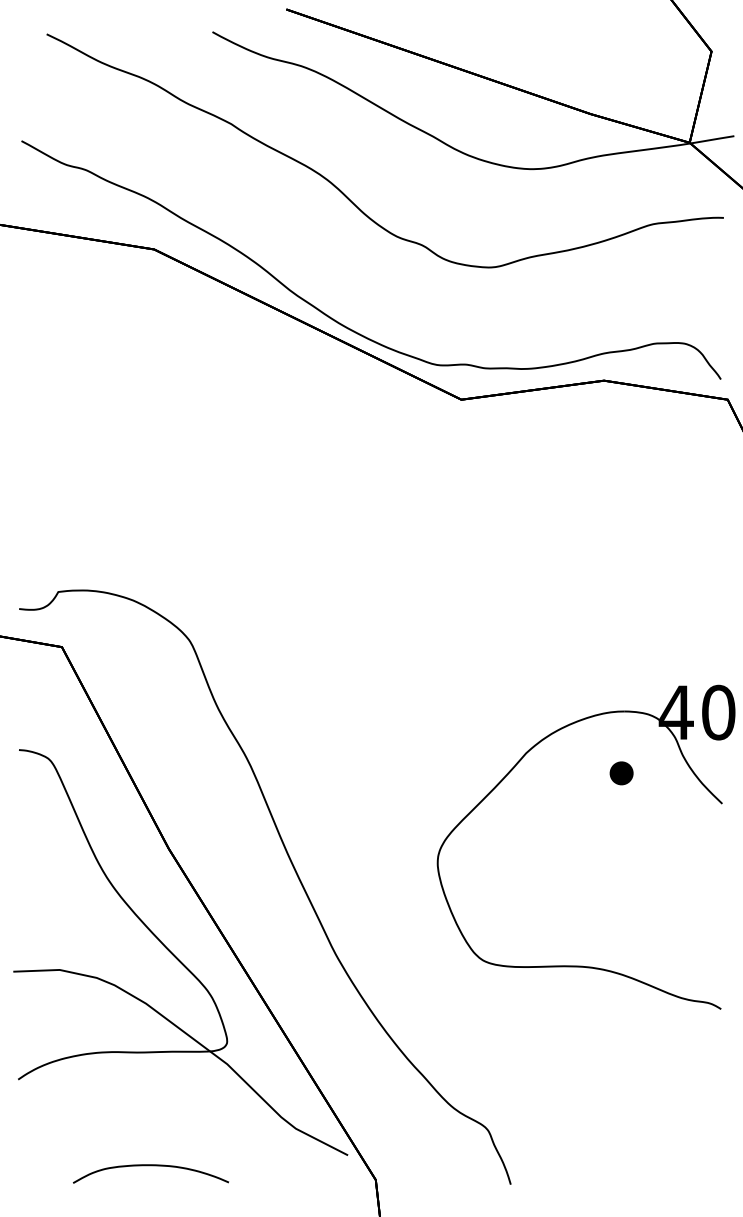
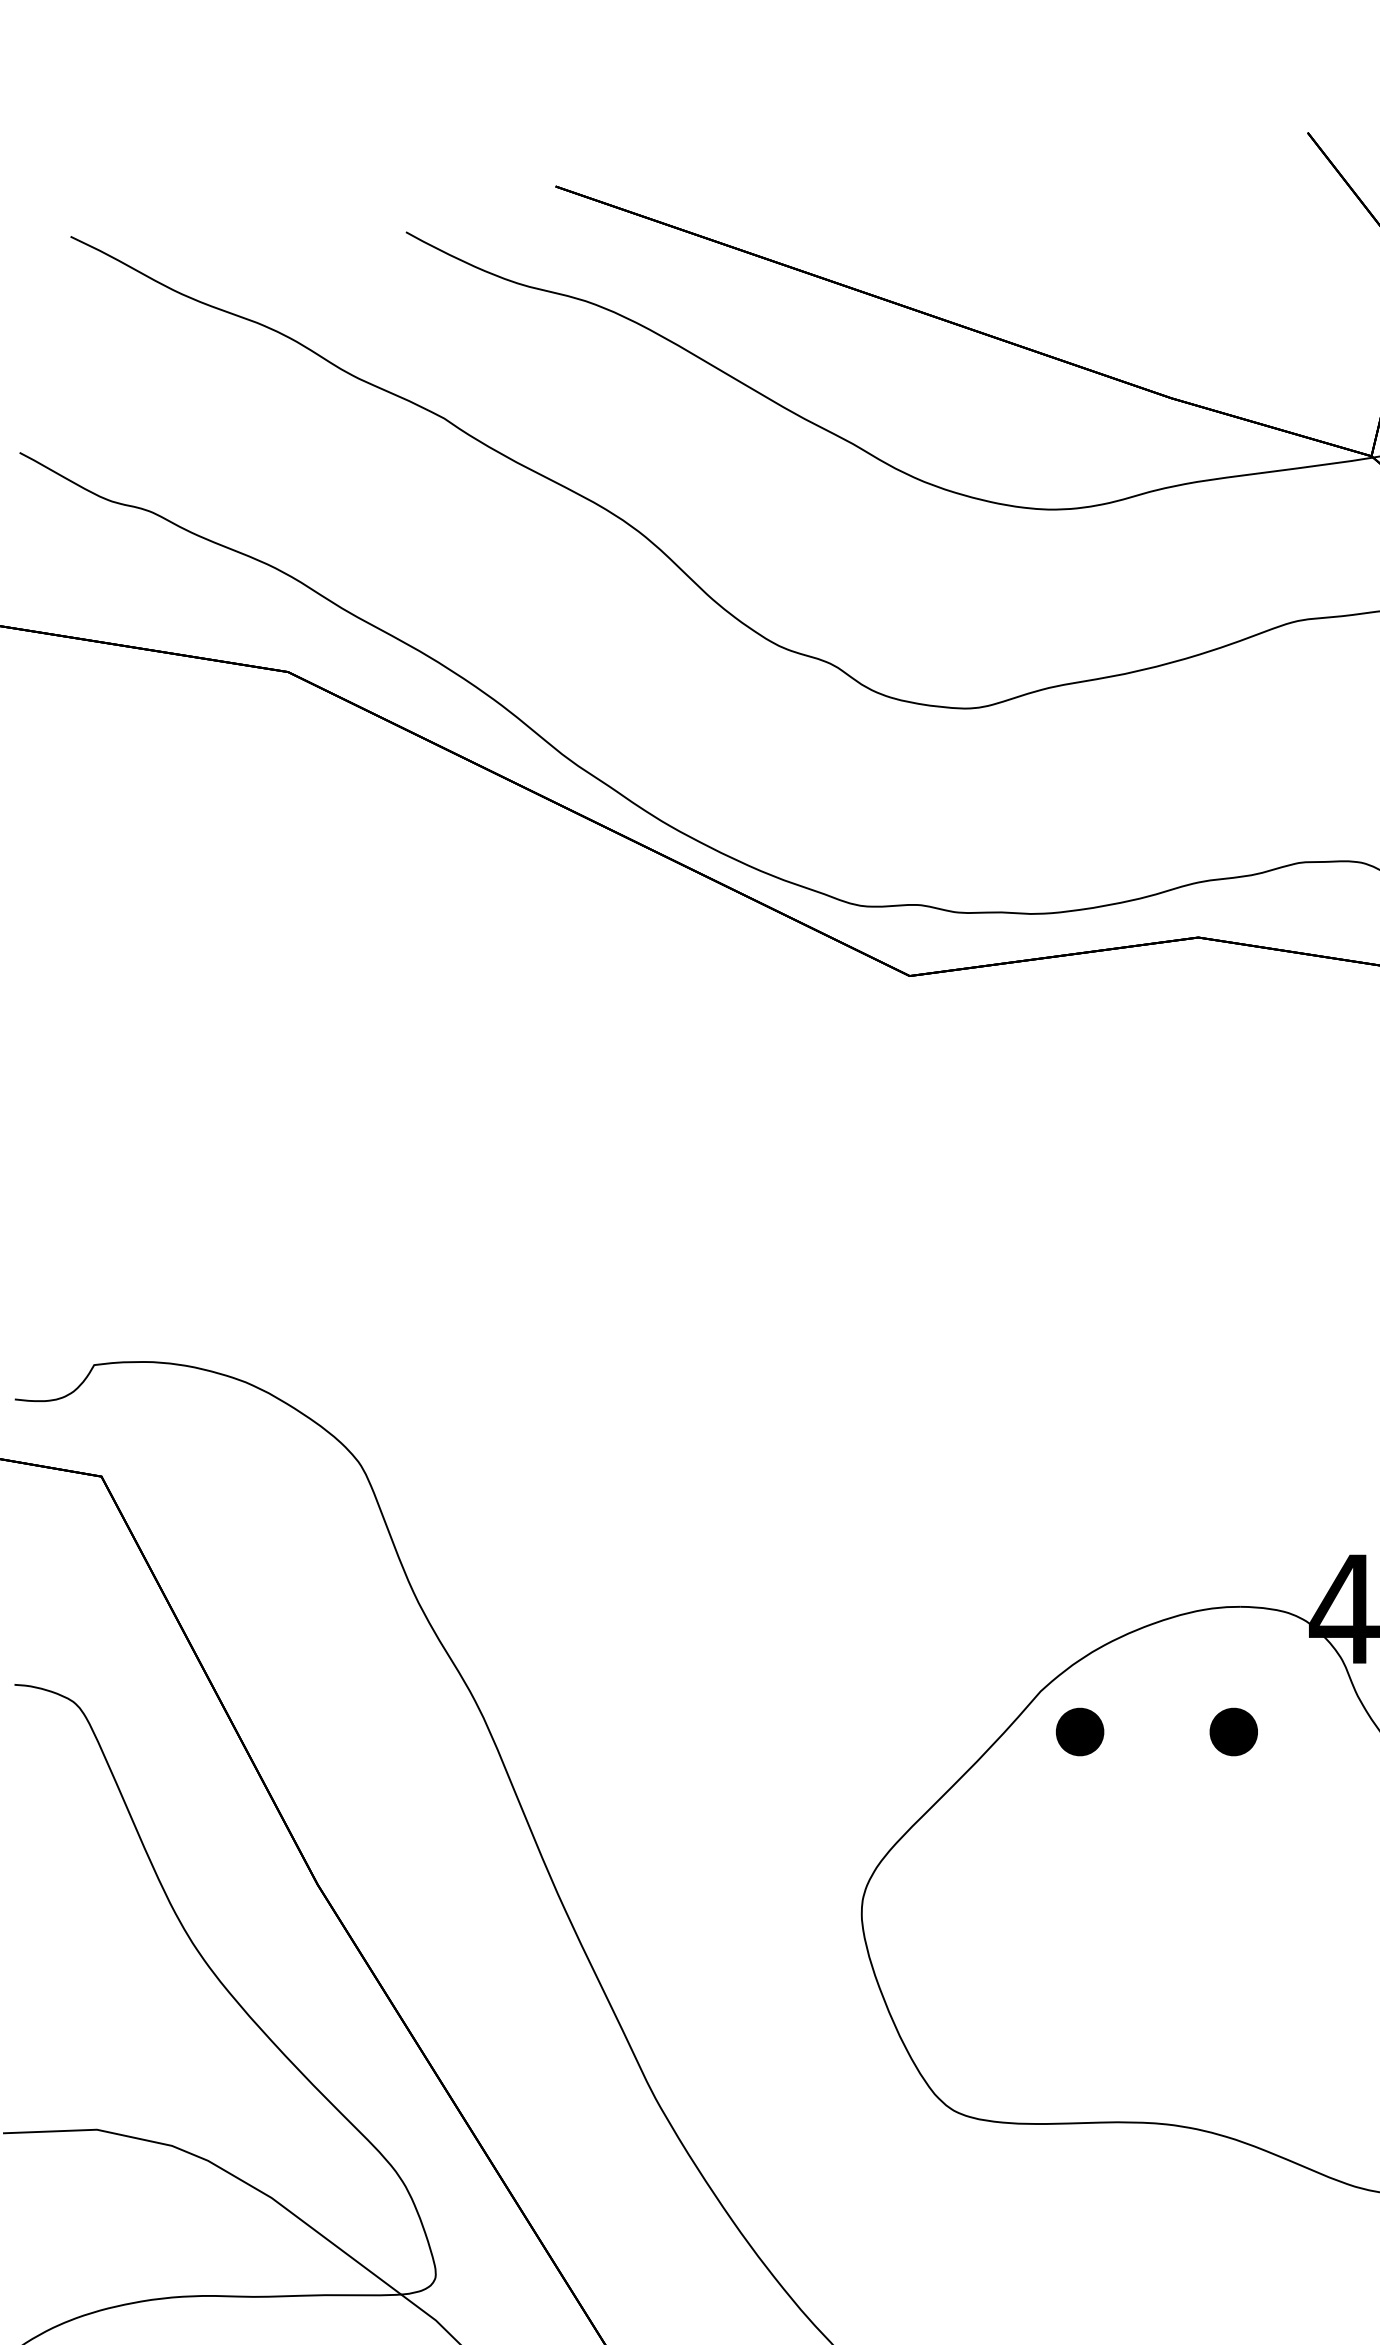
part: (545, 773) -> (1079, 1732), added

